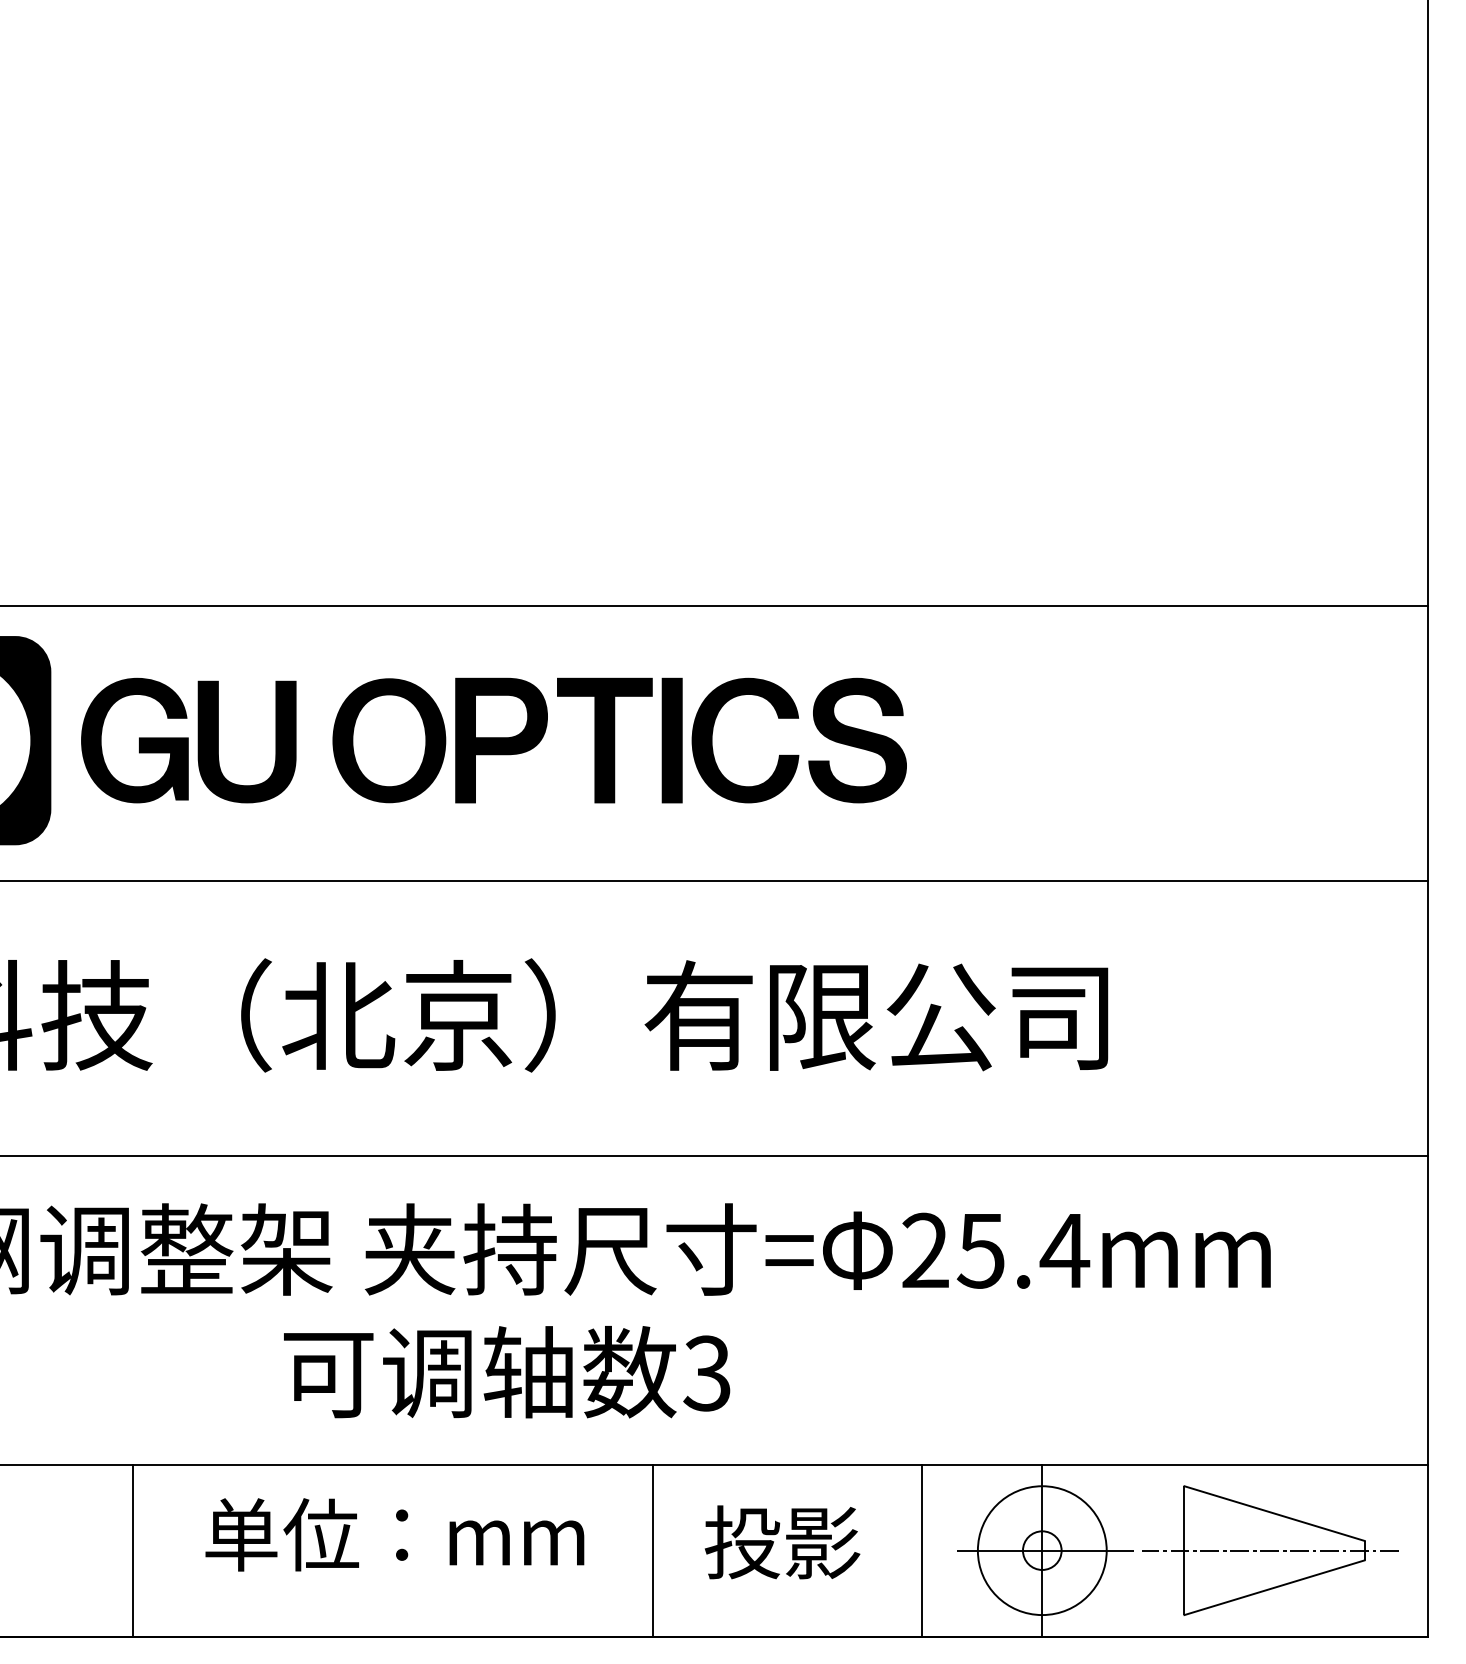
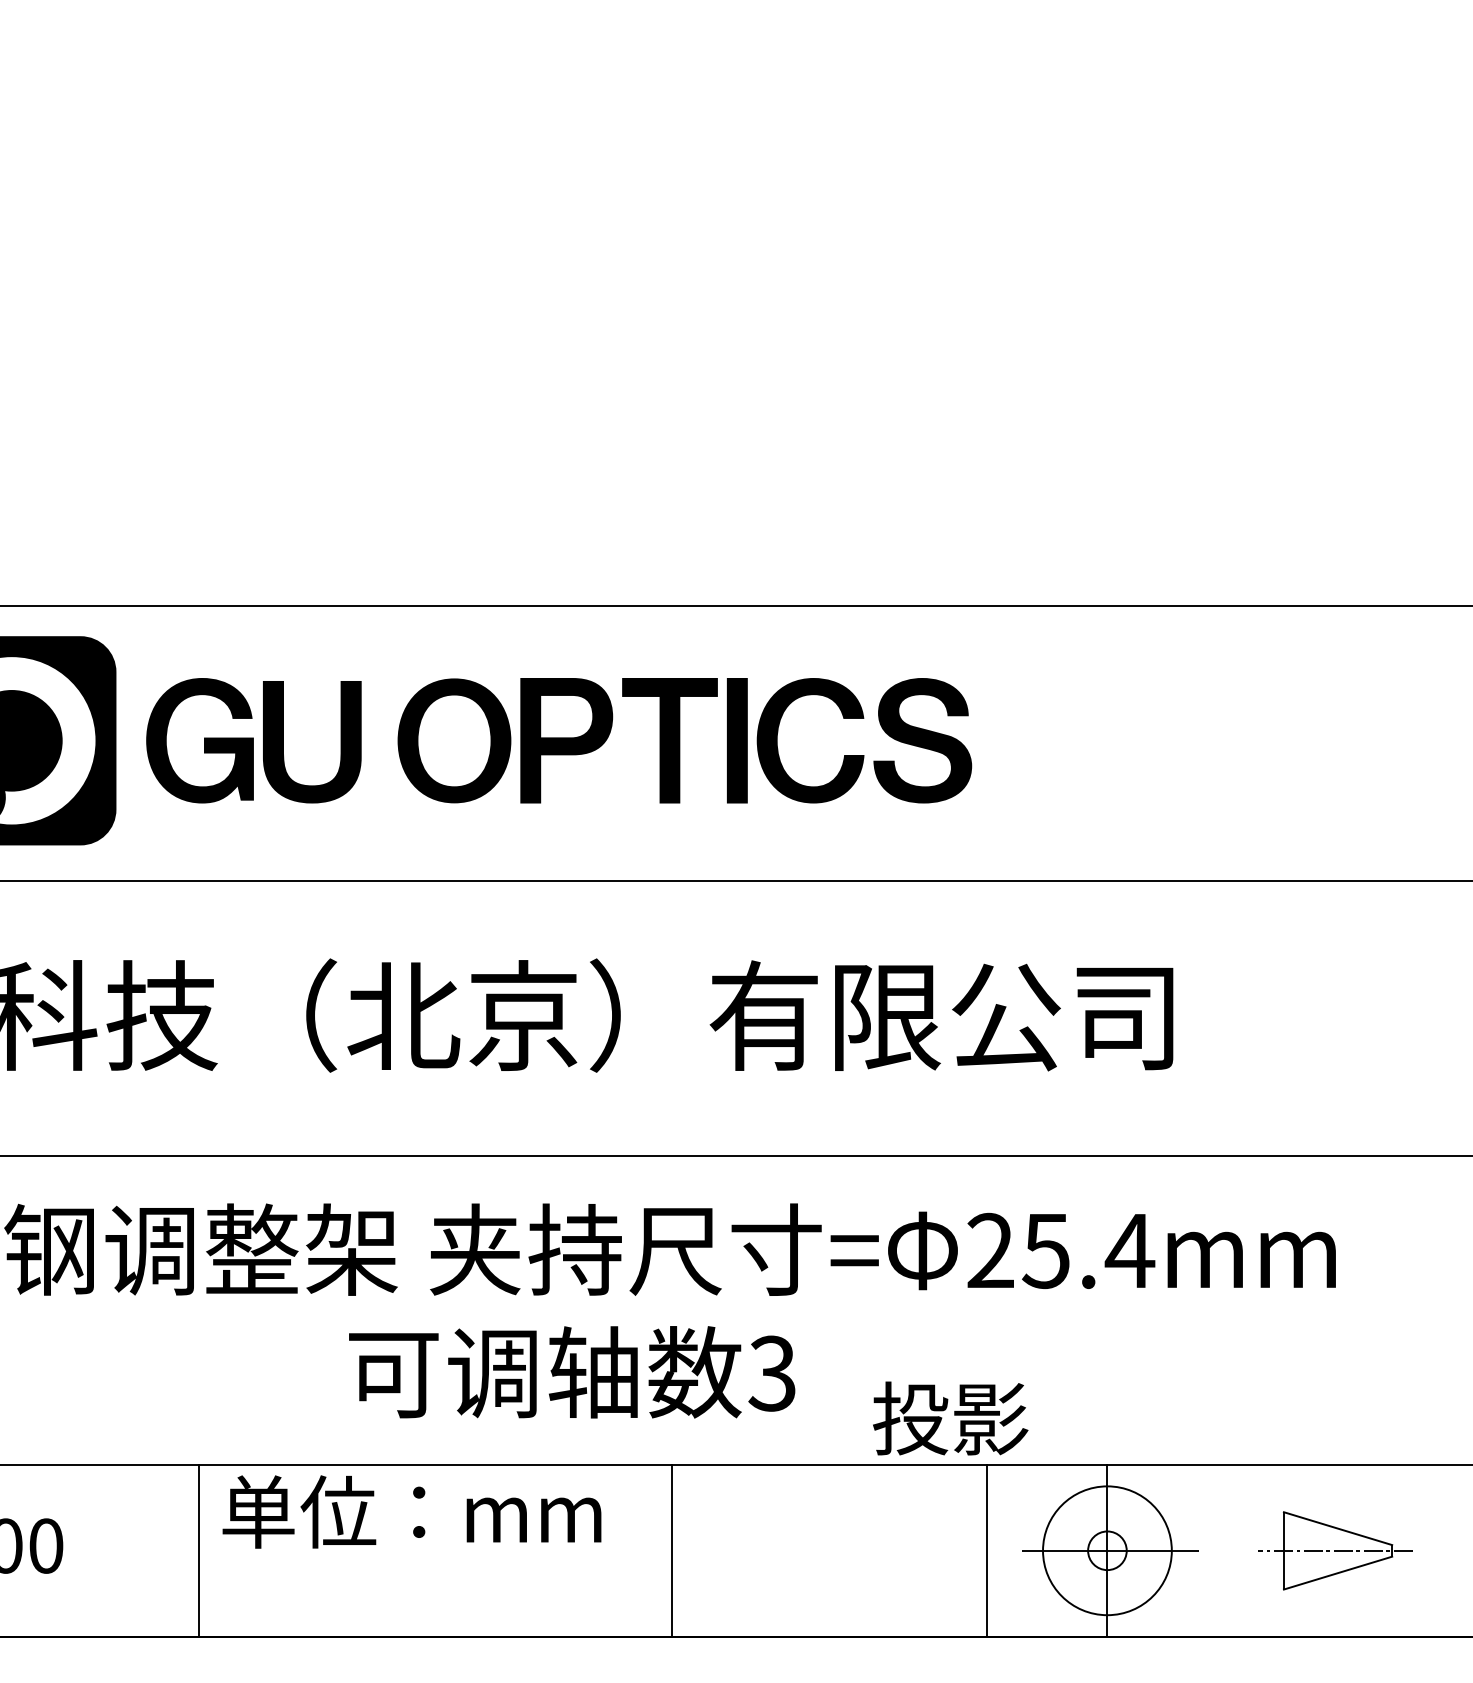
text: (394, 1534) -> (411, 1511), moved
text: (782, 1542) -> (950, 1418), moved
line: (652, 1550) -> (671, 1550), moved
part: (1270, 1550) -> (1335, 1550), size x0.6

